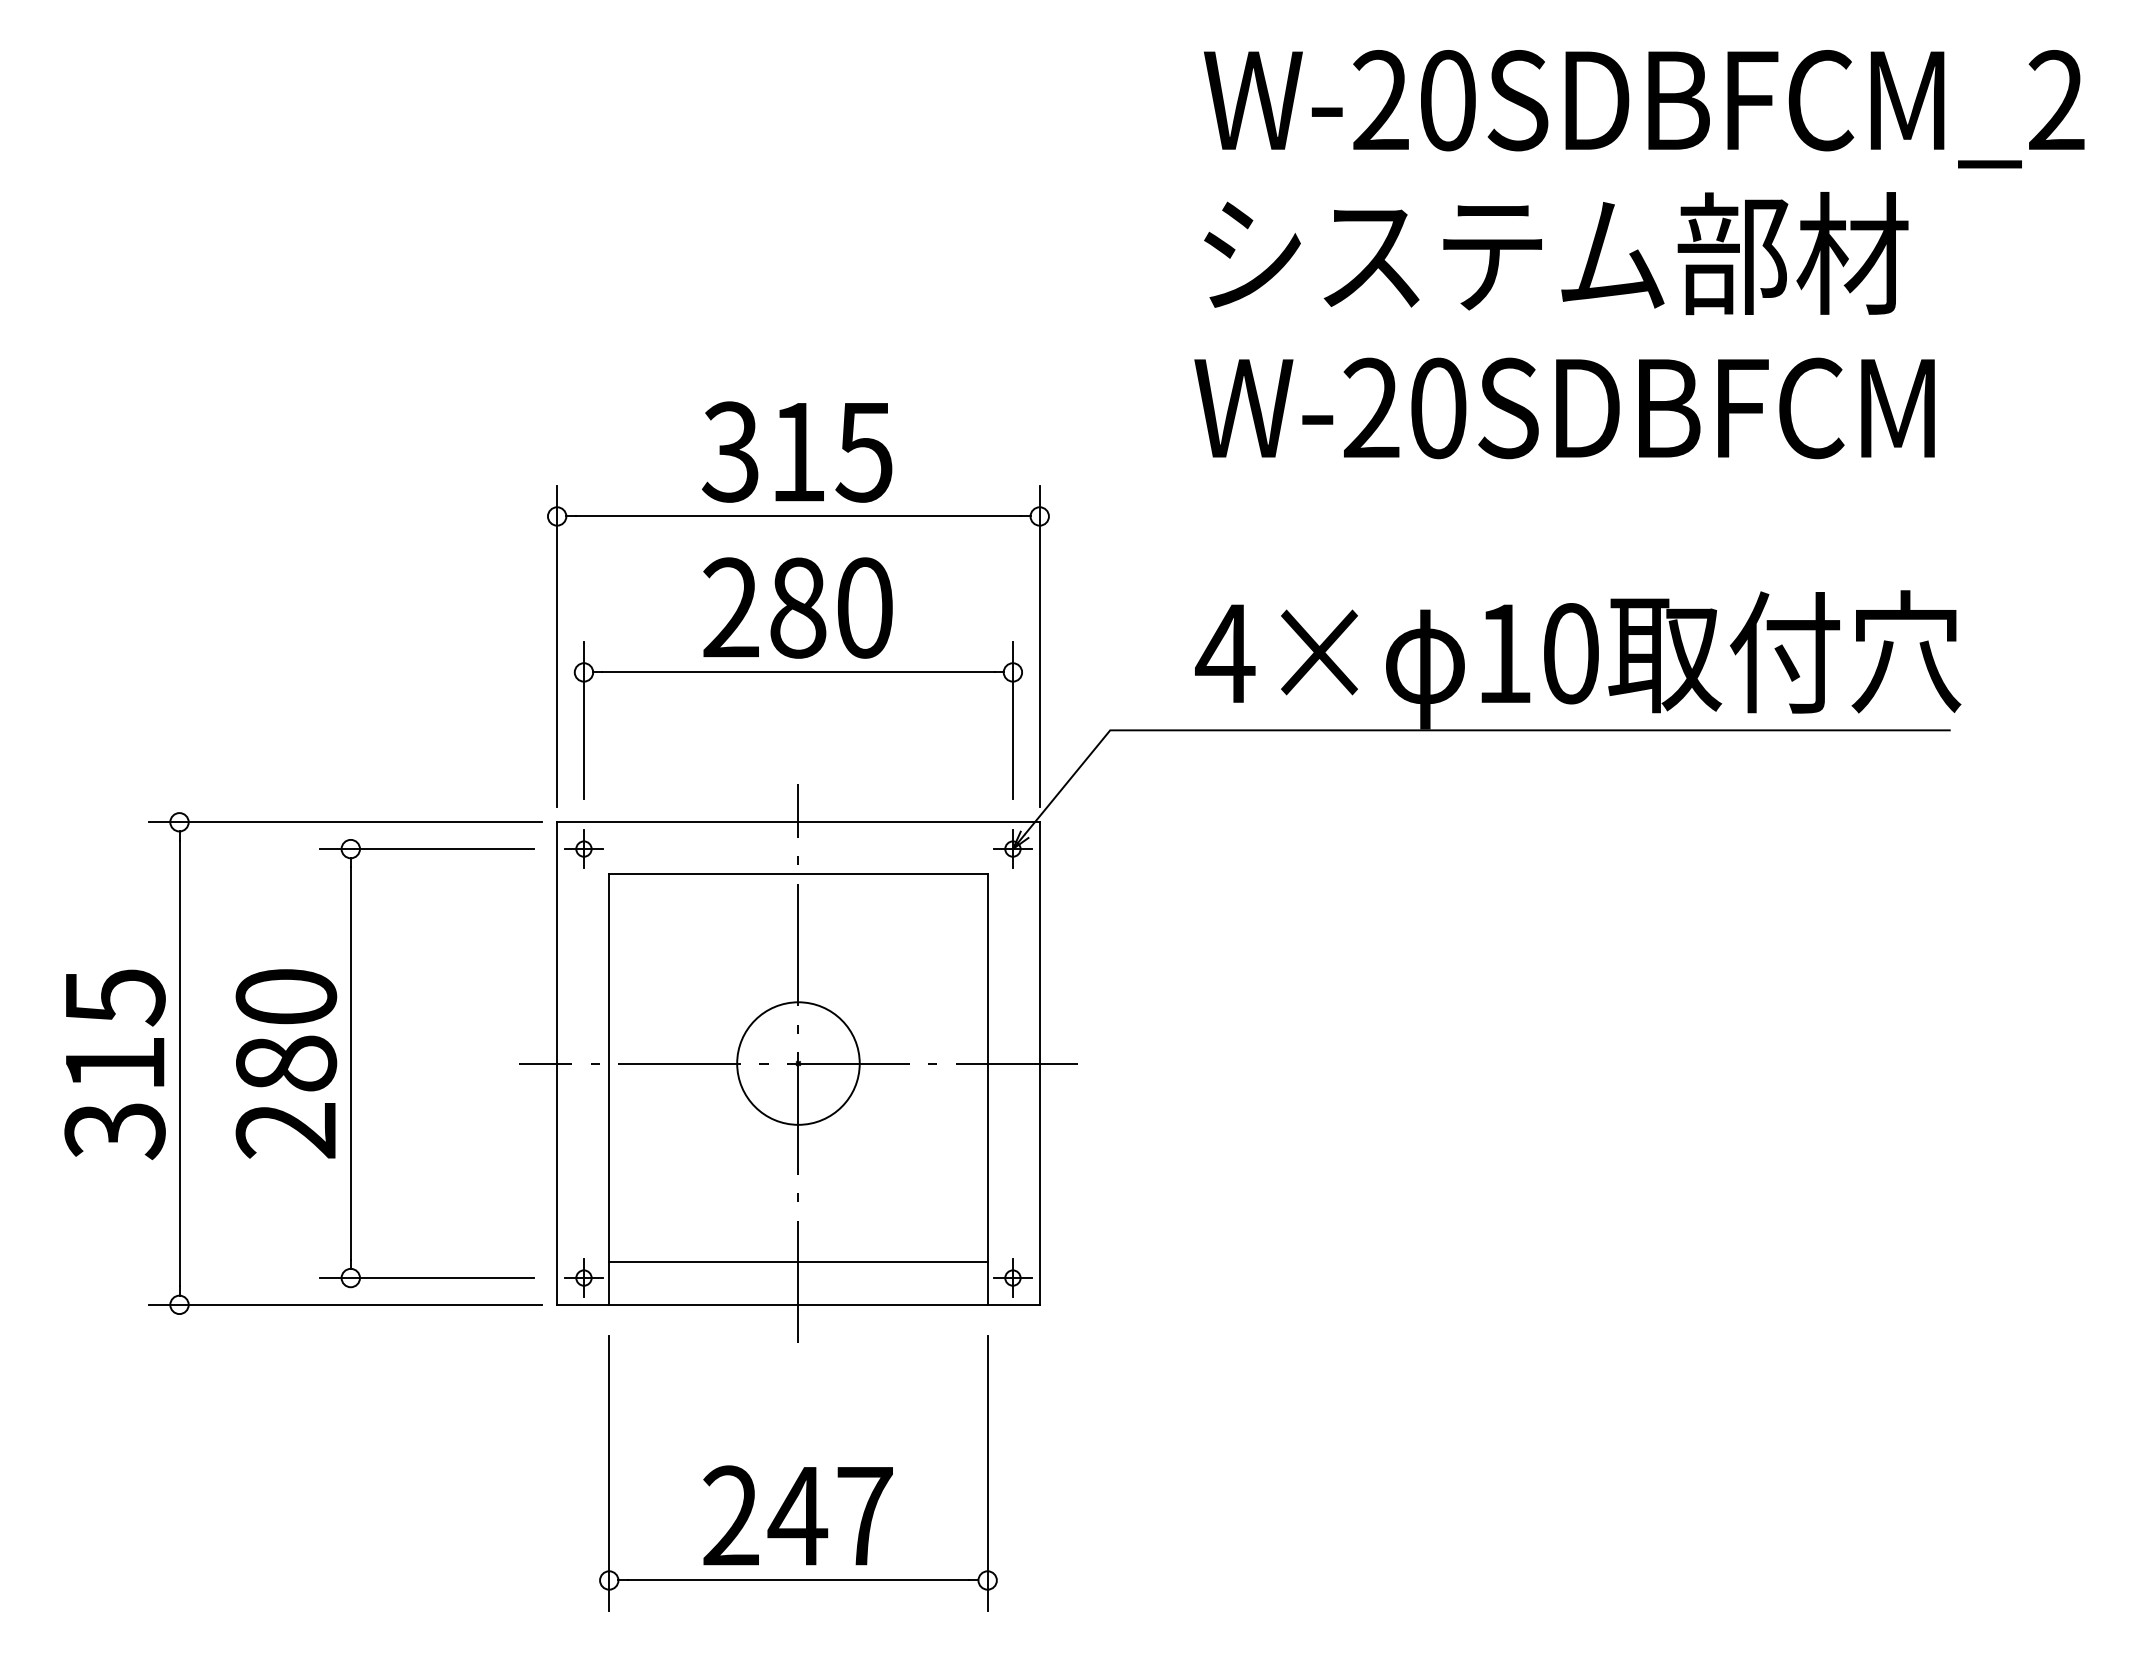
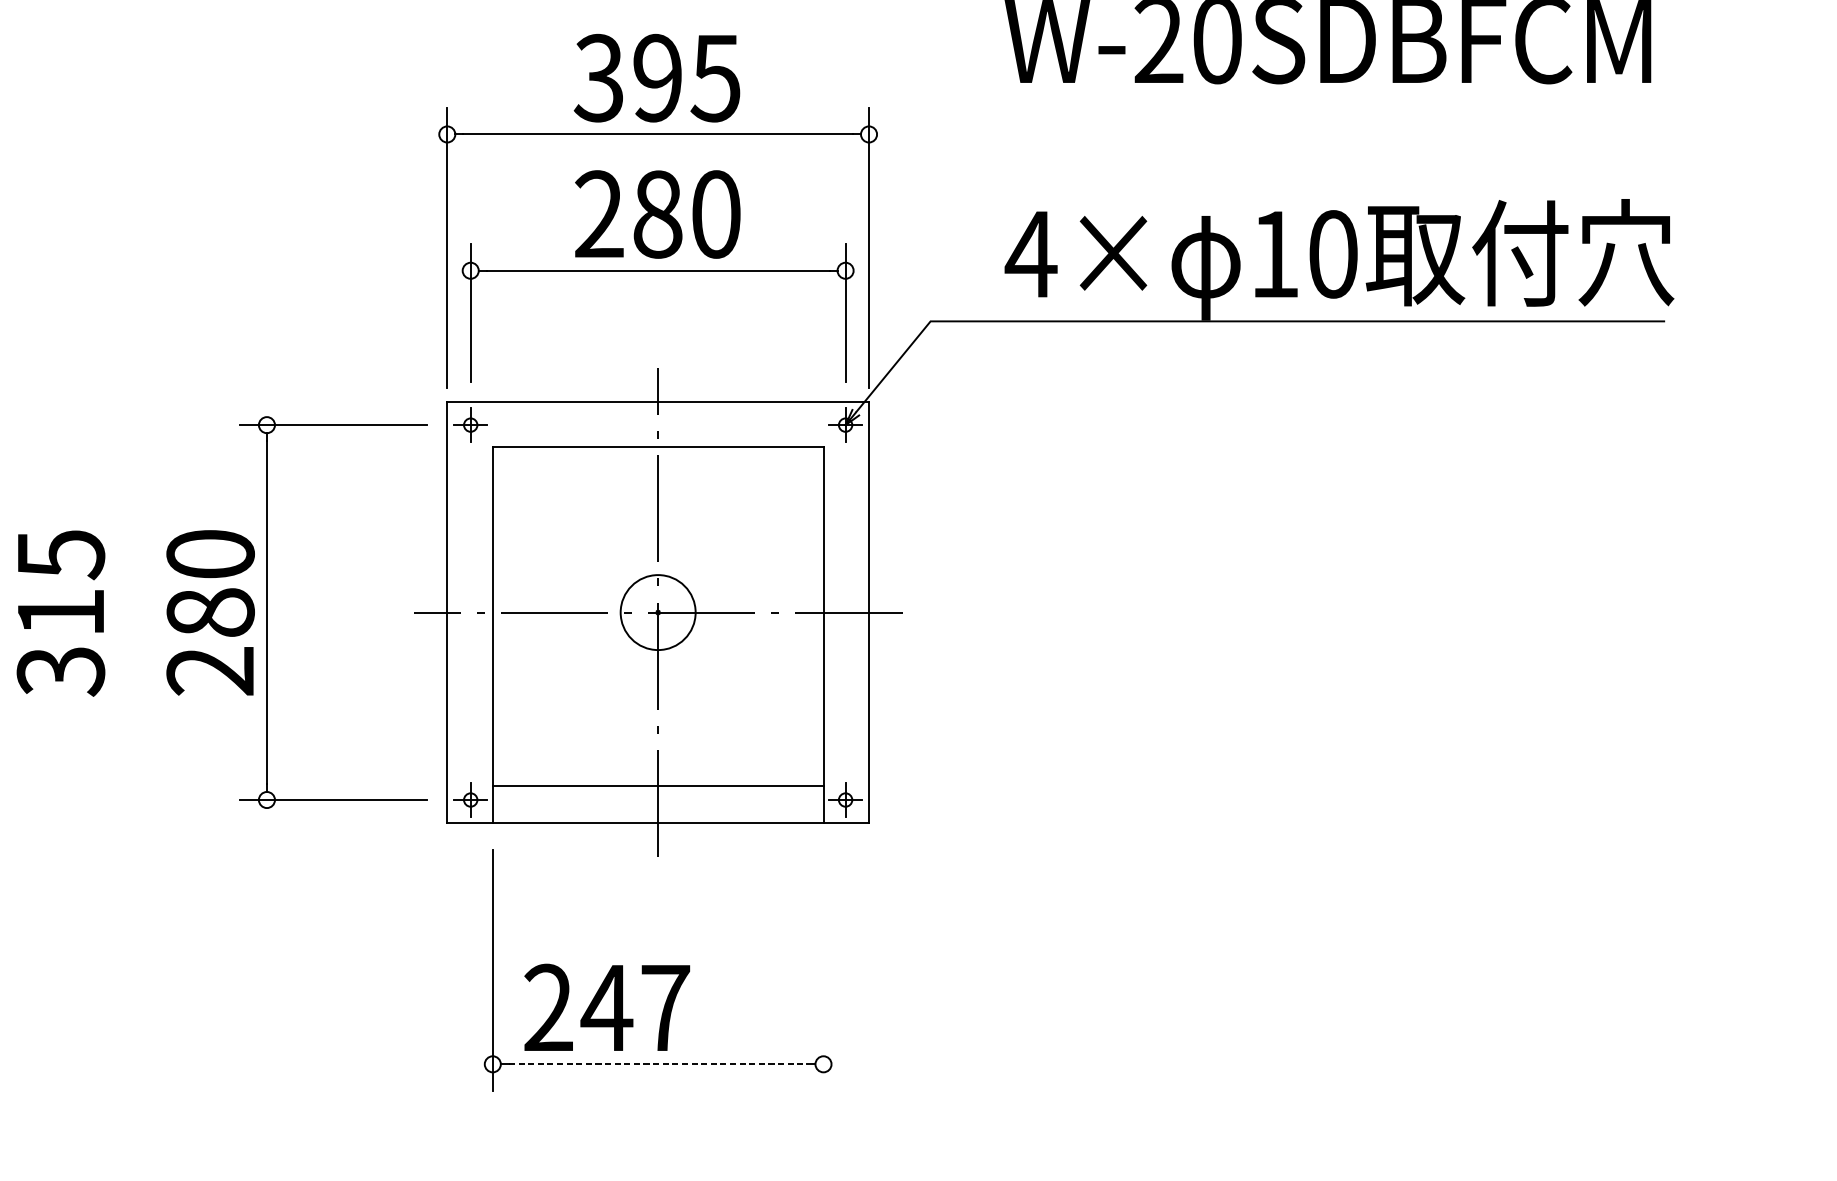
text: (797, 451) -> (657, 77), 315 -> 395
part: (180, 1063) -> (118, 612), removed
circle: (798, 1063) -> (658, 612), size x0.7
line: (987, 1473) -> (823, 970), removed
text: (797, 1515) -> (606, 1007), moved
line: (798, 1580) -> (658, 1064), solid -> dashed

